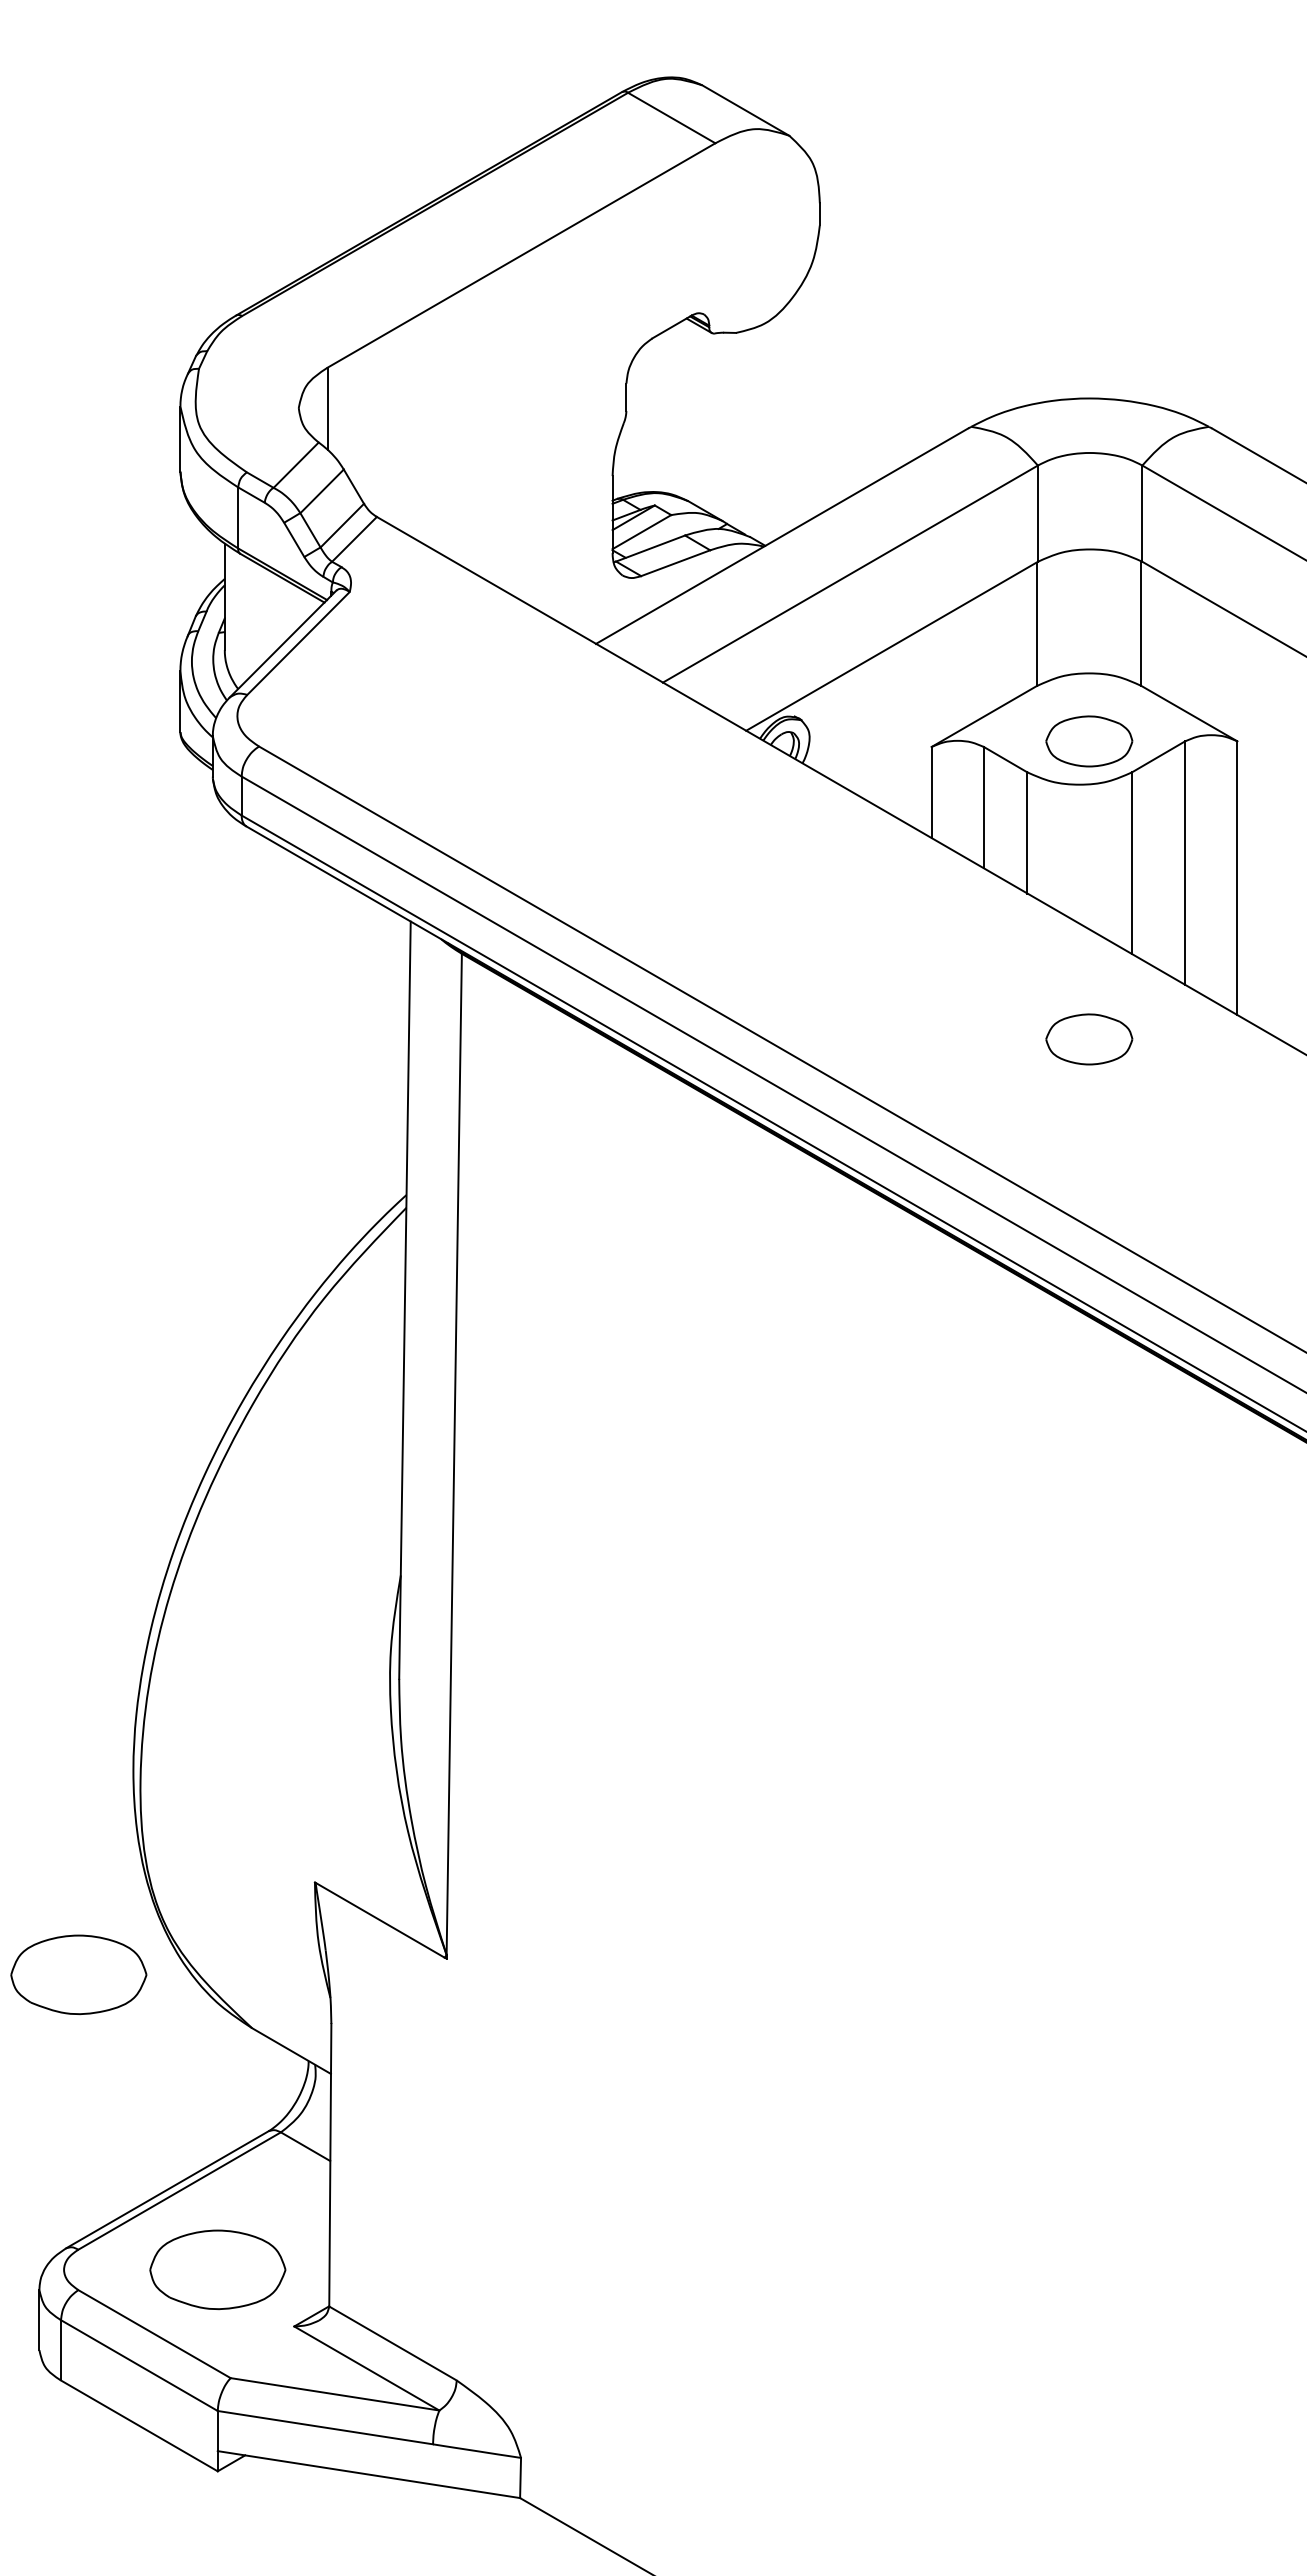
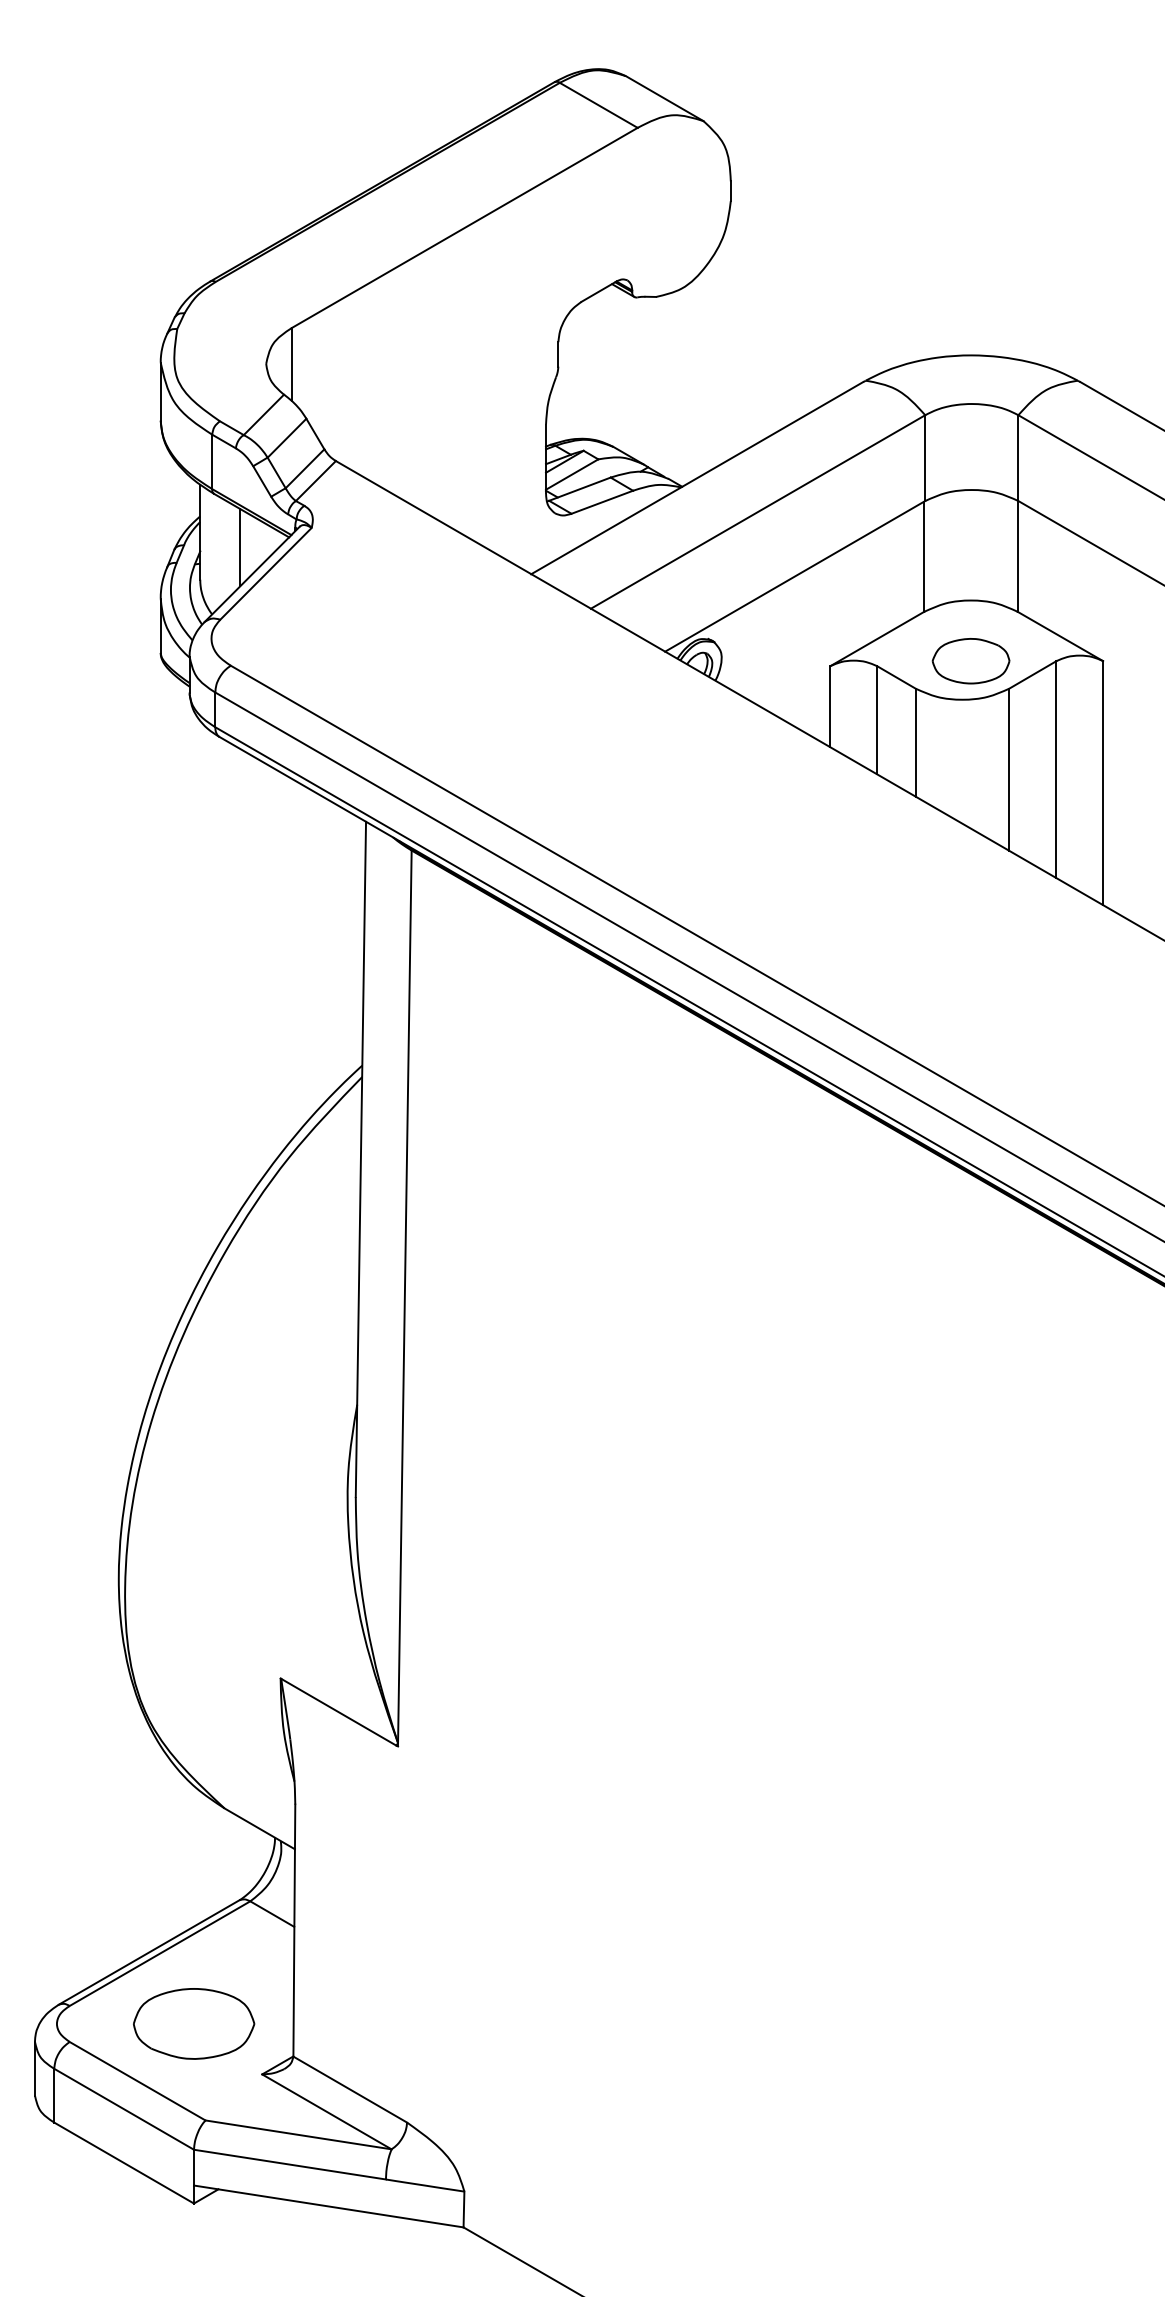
line: (269, 613) -> (240, 547), added
part: (1089, 1039) -> (971, 926), removed
part: (78, 1974) -> (69, 1760), removed

